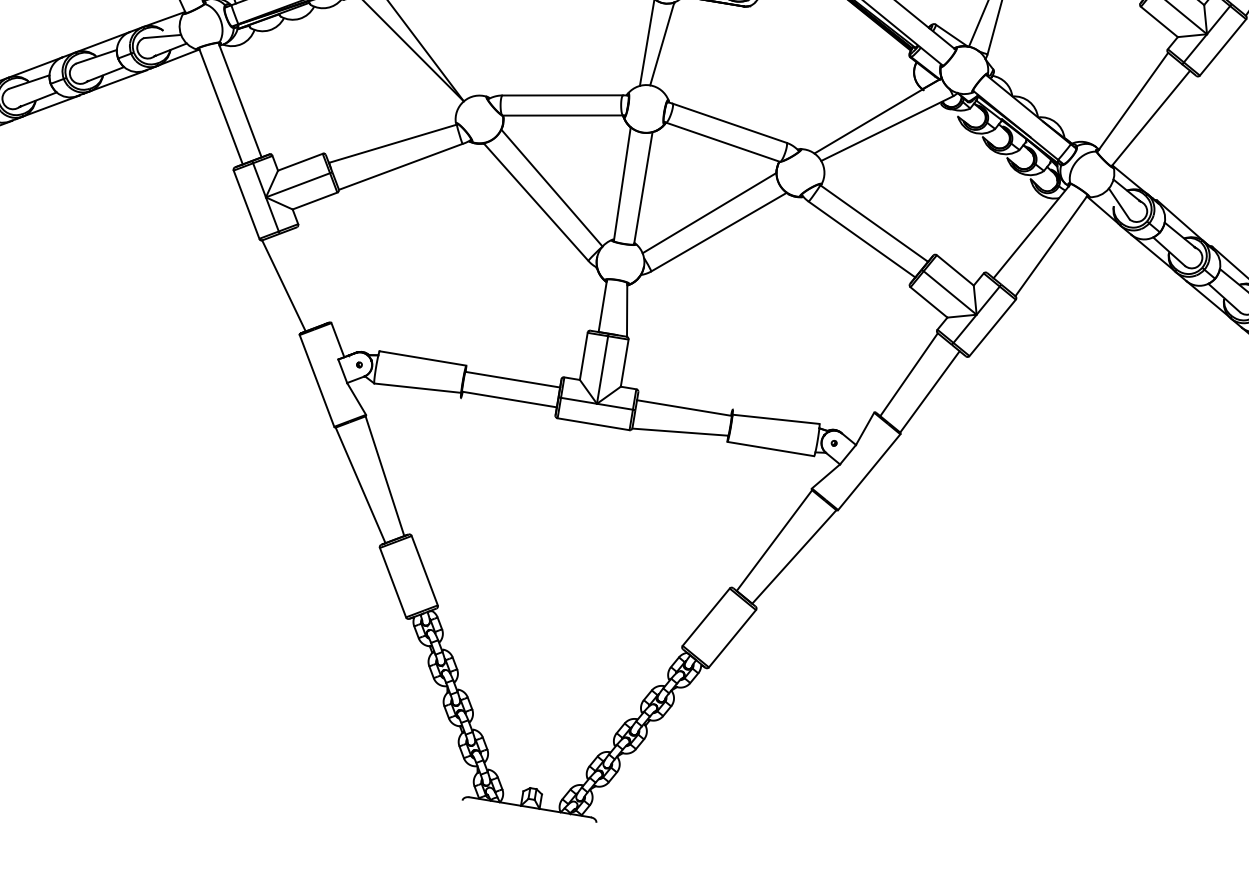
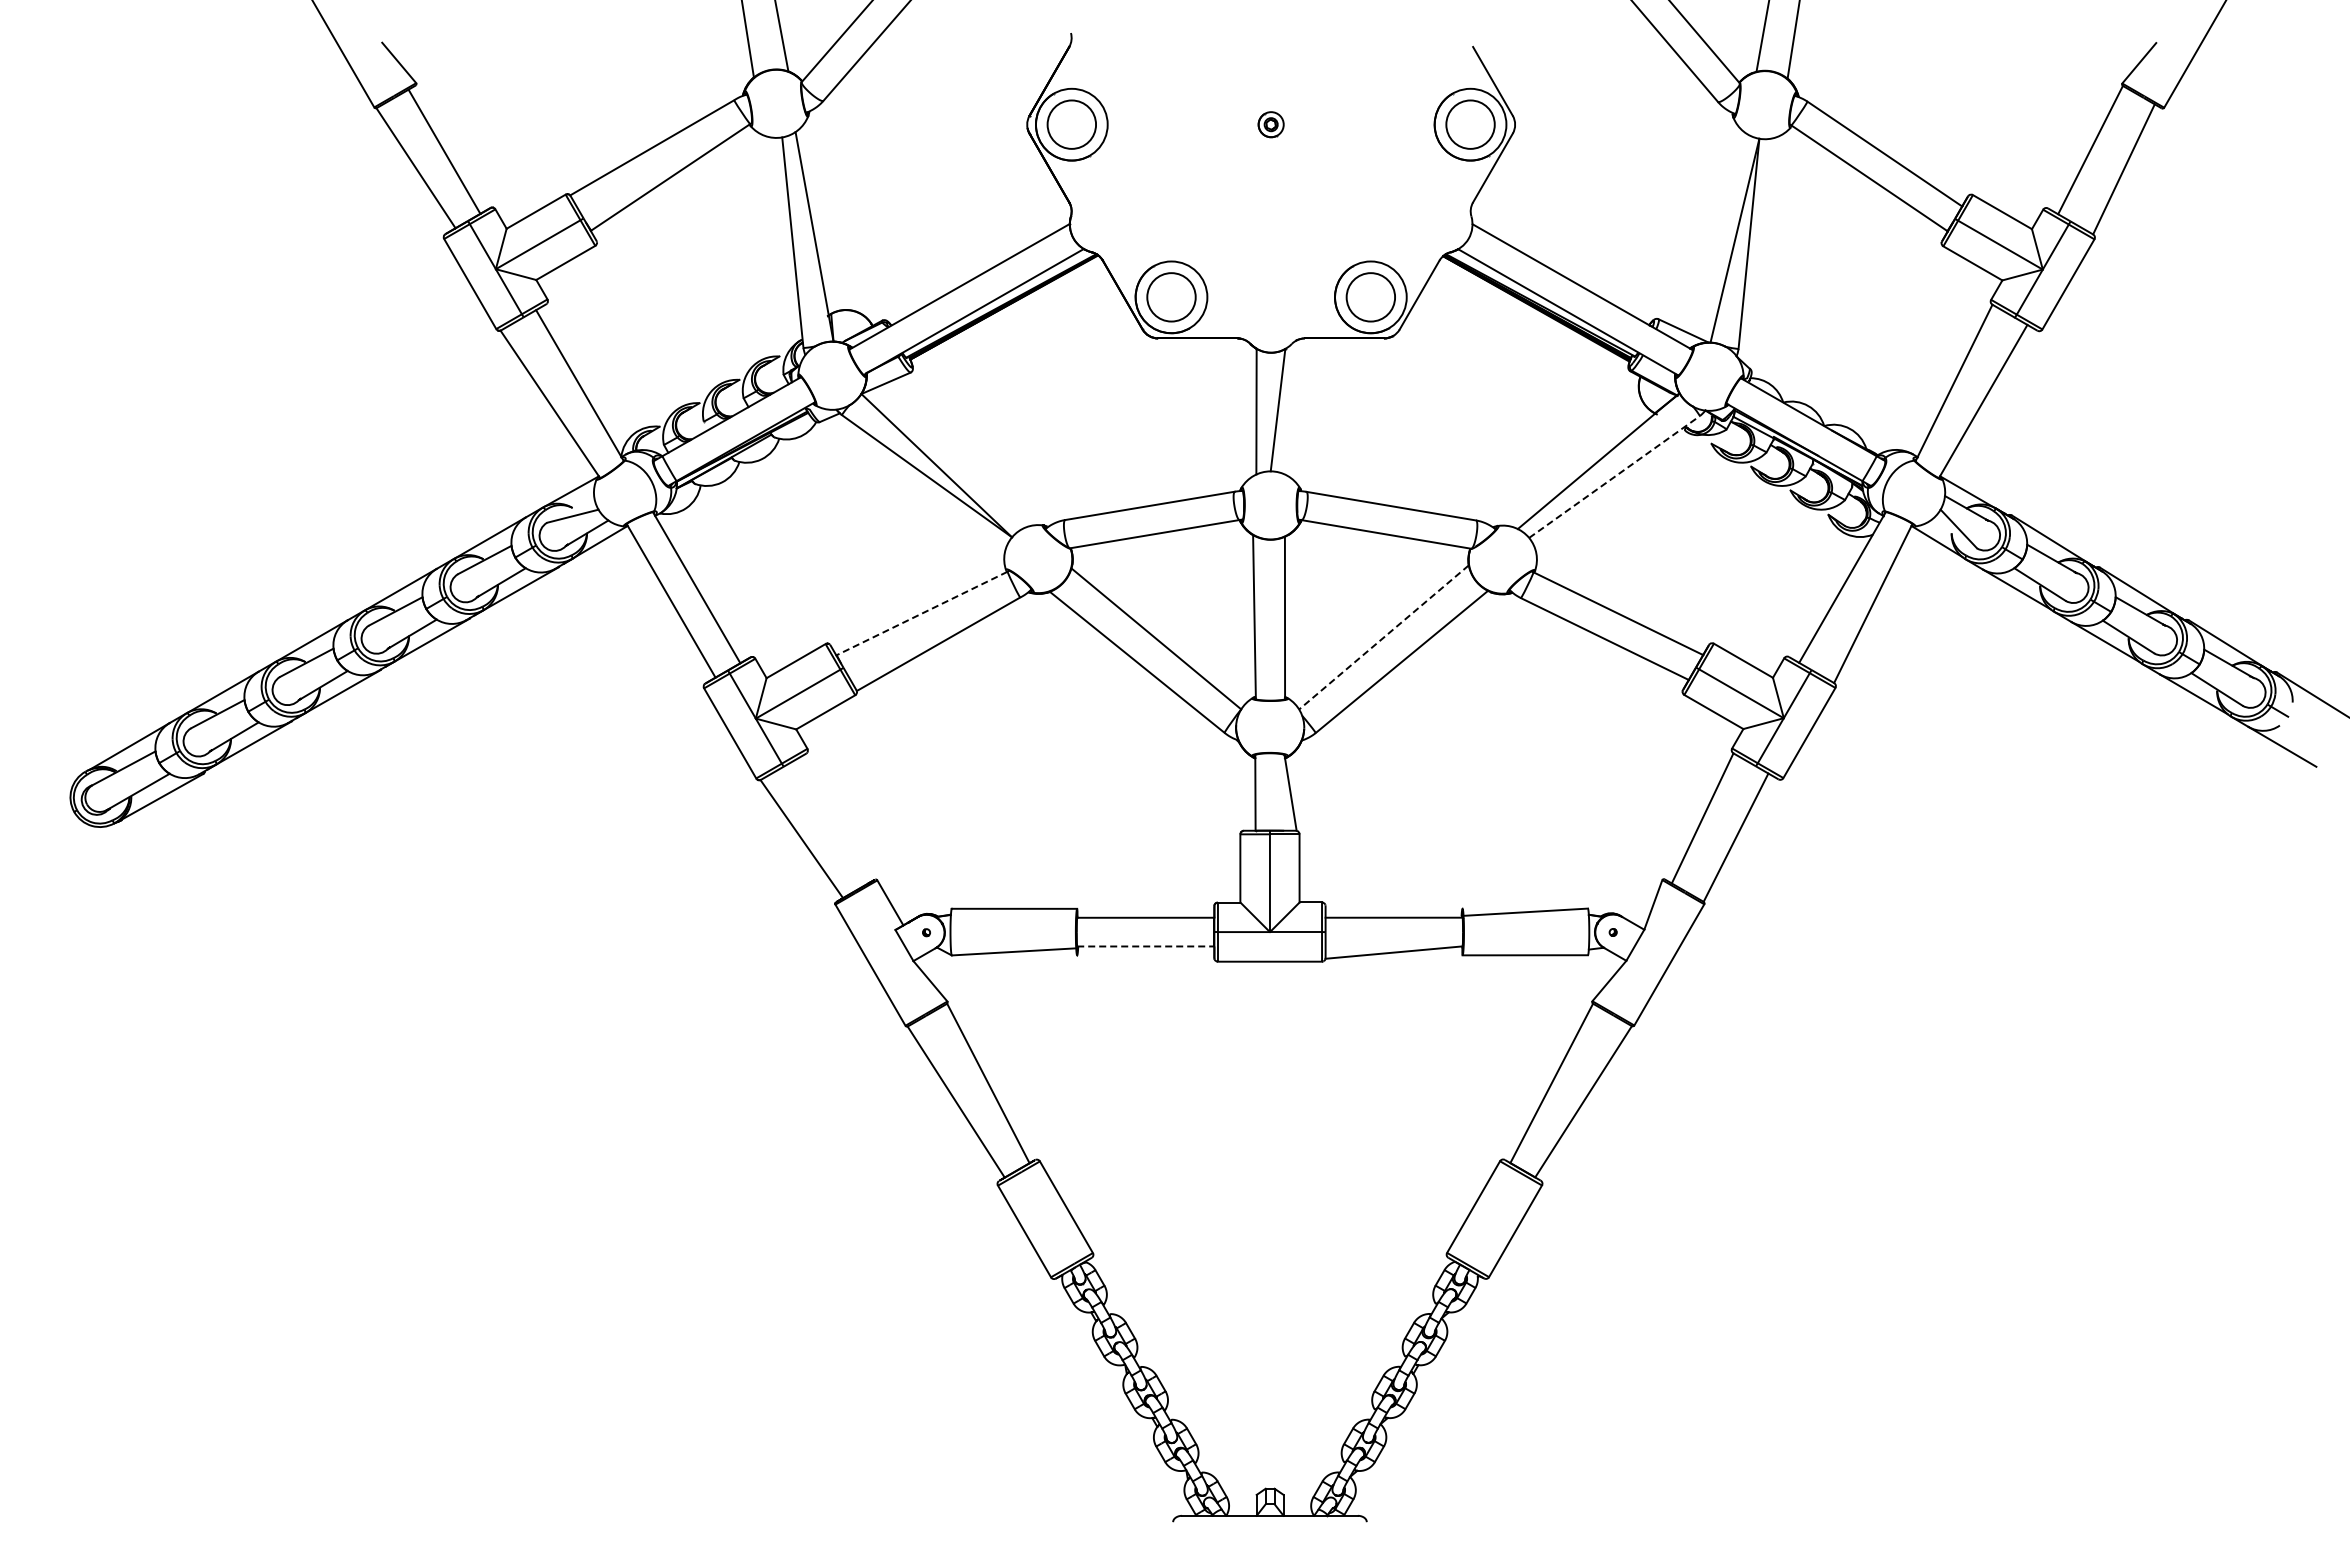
line: (887, 128) -> (1614, 476), solid -> dashed
line: (393, 143) -> (922, 613), solid -> dashed
line: (709, 213) -> (1383, 637), solid -> dashed
line: (509, 399) -> (1145, 946), solid -> dashed

